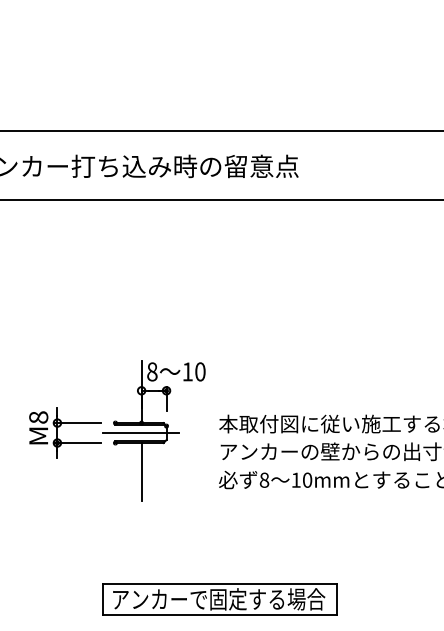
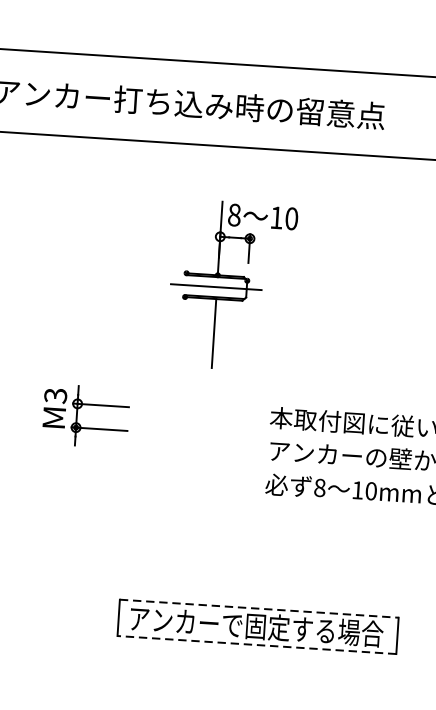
text: (38, 417) -> (55, 395), M8 -> M3
part: (153, 430) -> (231, 285), moved
line: (220, 584) -> (259, 608), solid -> dashed
line: (220, 614) -> (257, 644), solid -> dashed

